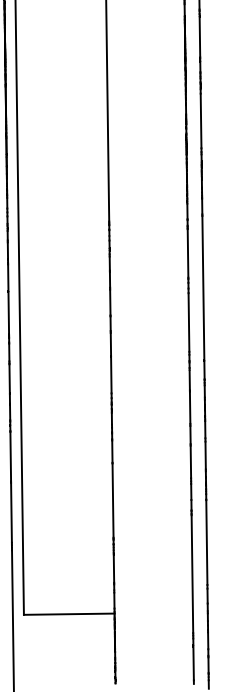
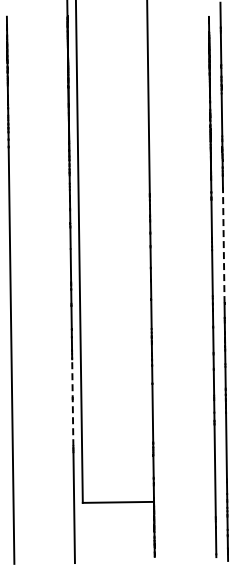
line: (203, 288) -> (223, 246), solid -> dashed
line: (10, 487) -> (72, 402), solid -> dashed

